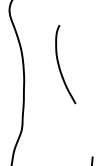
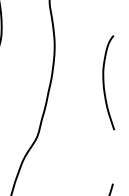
curve: (59, 65) -> (104, 82), moved

